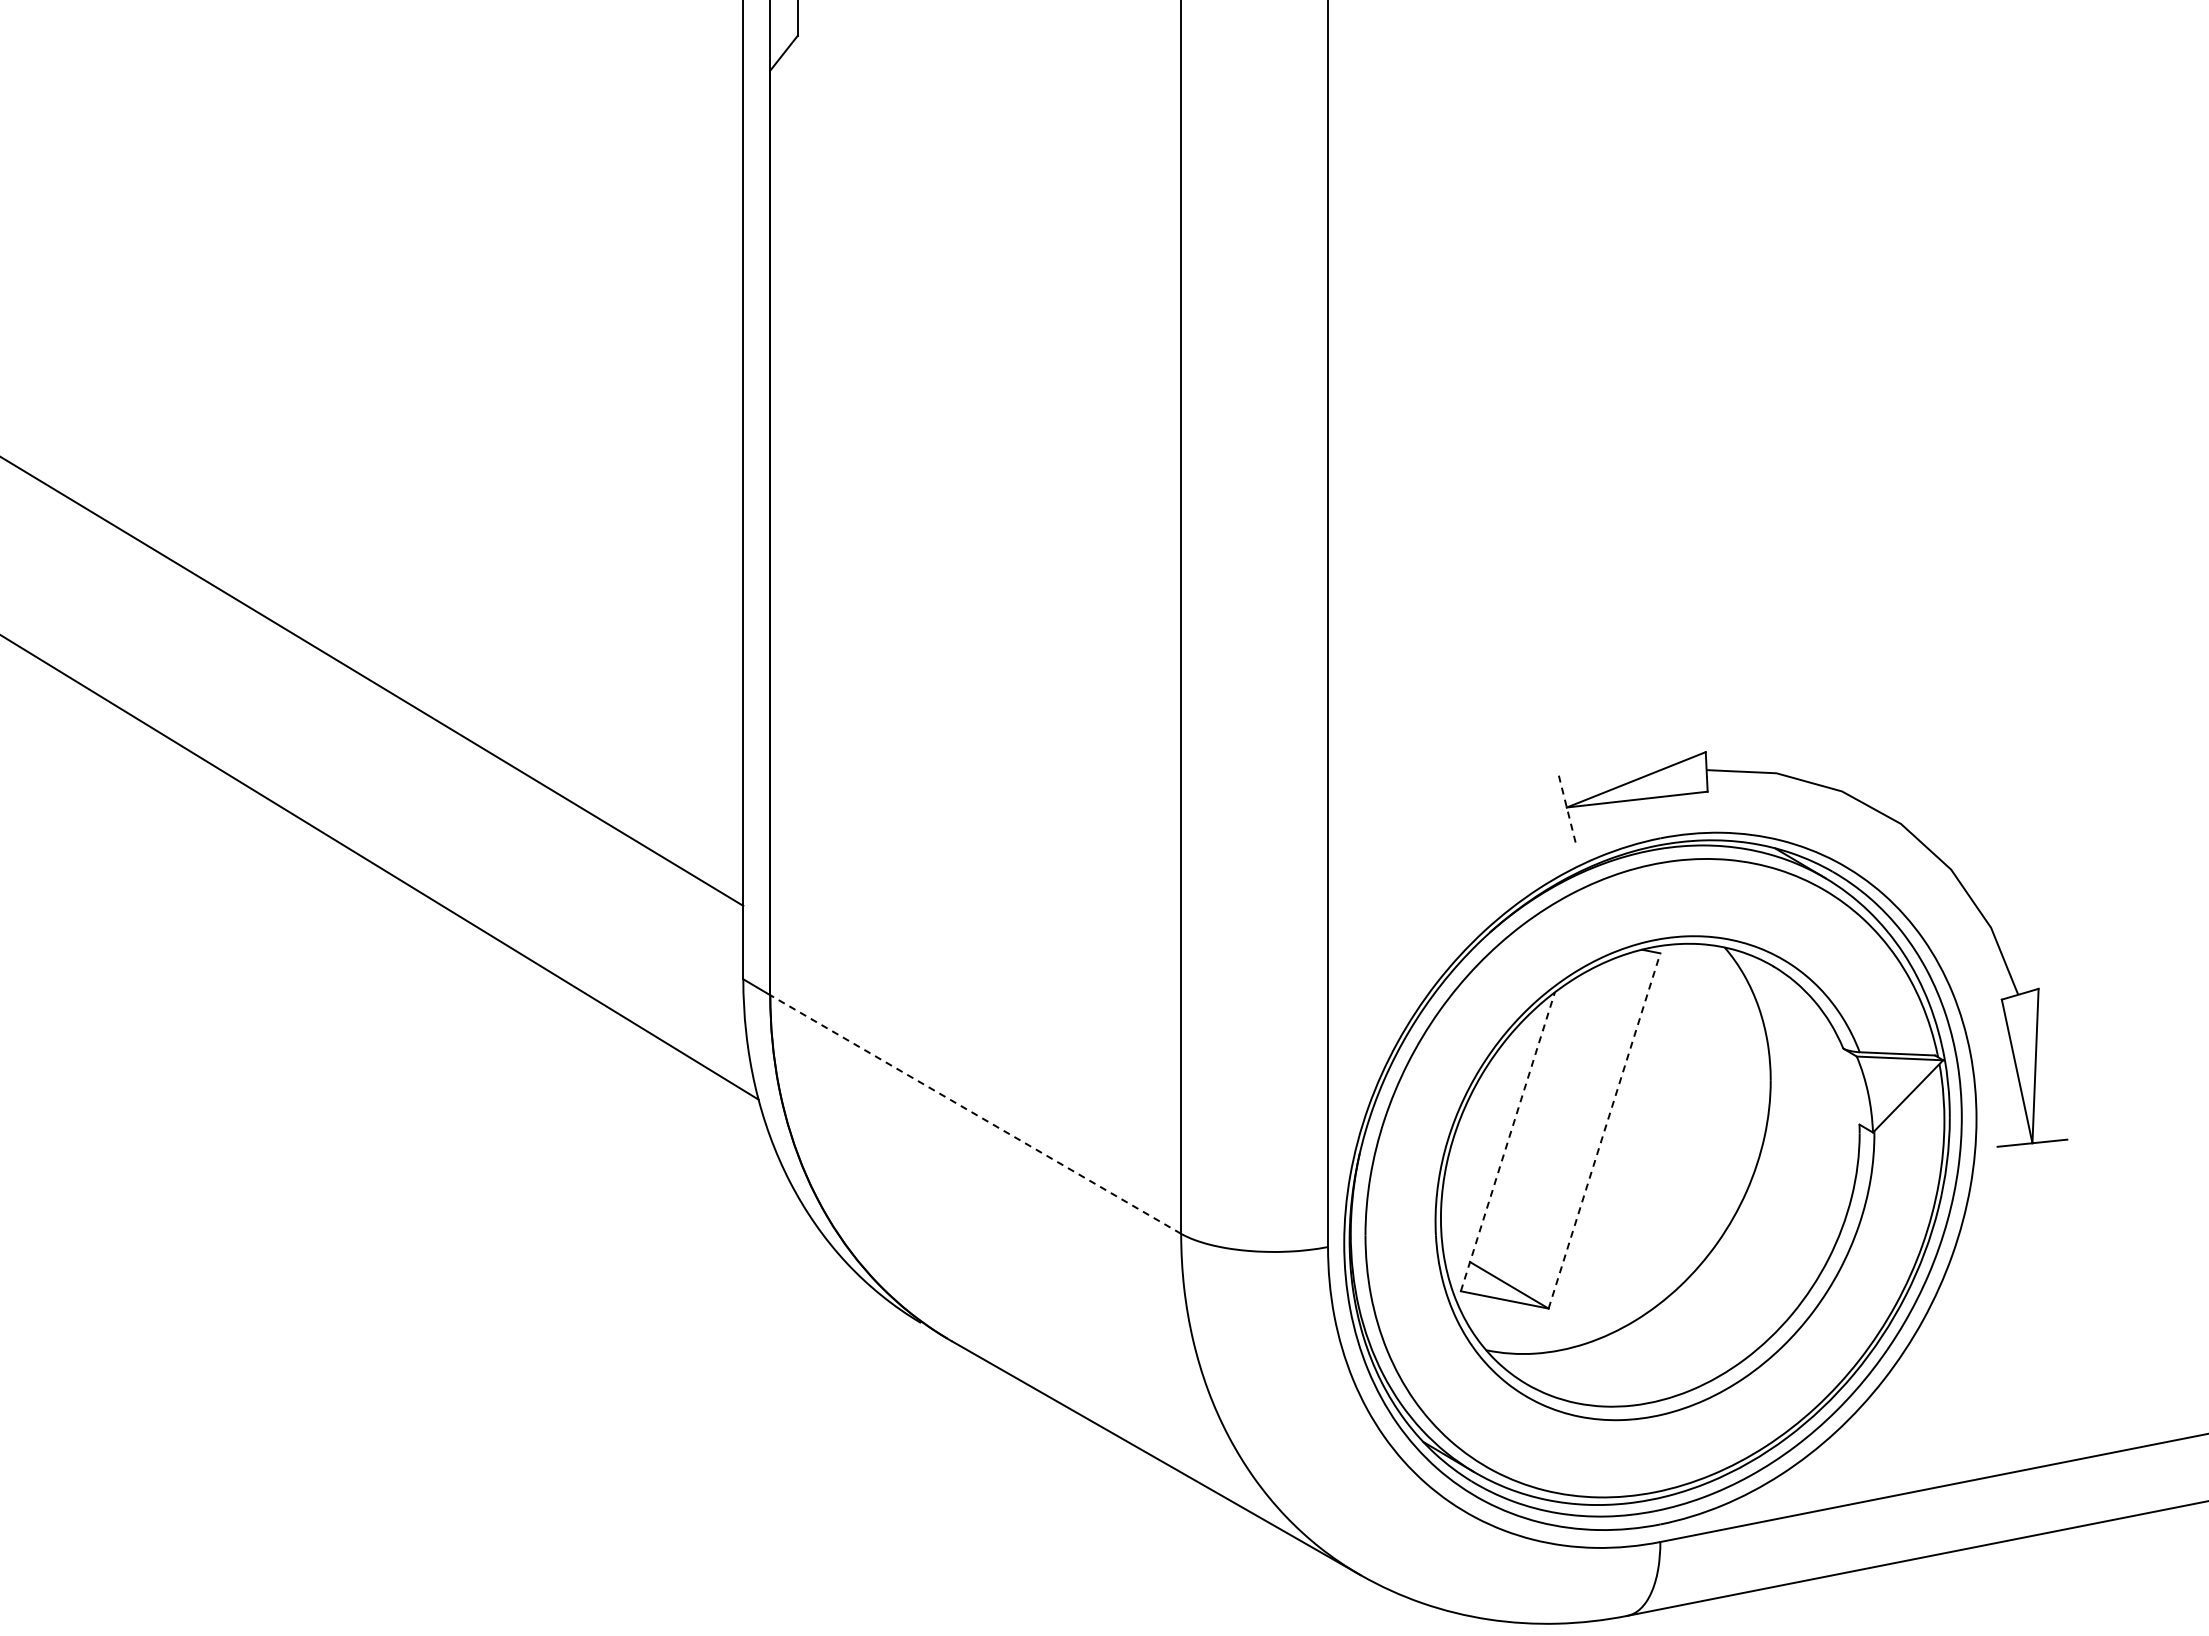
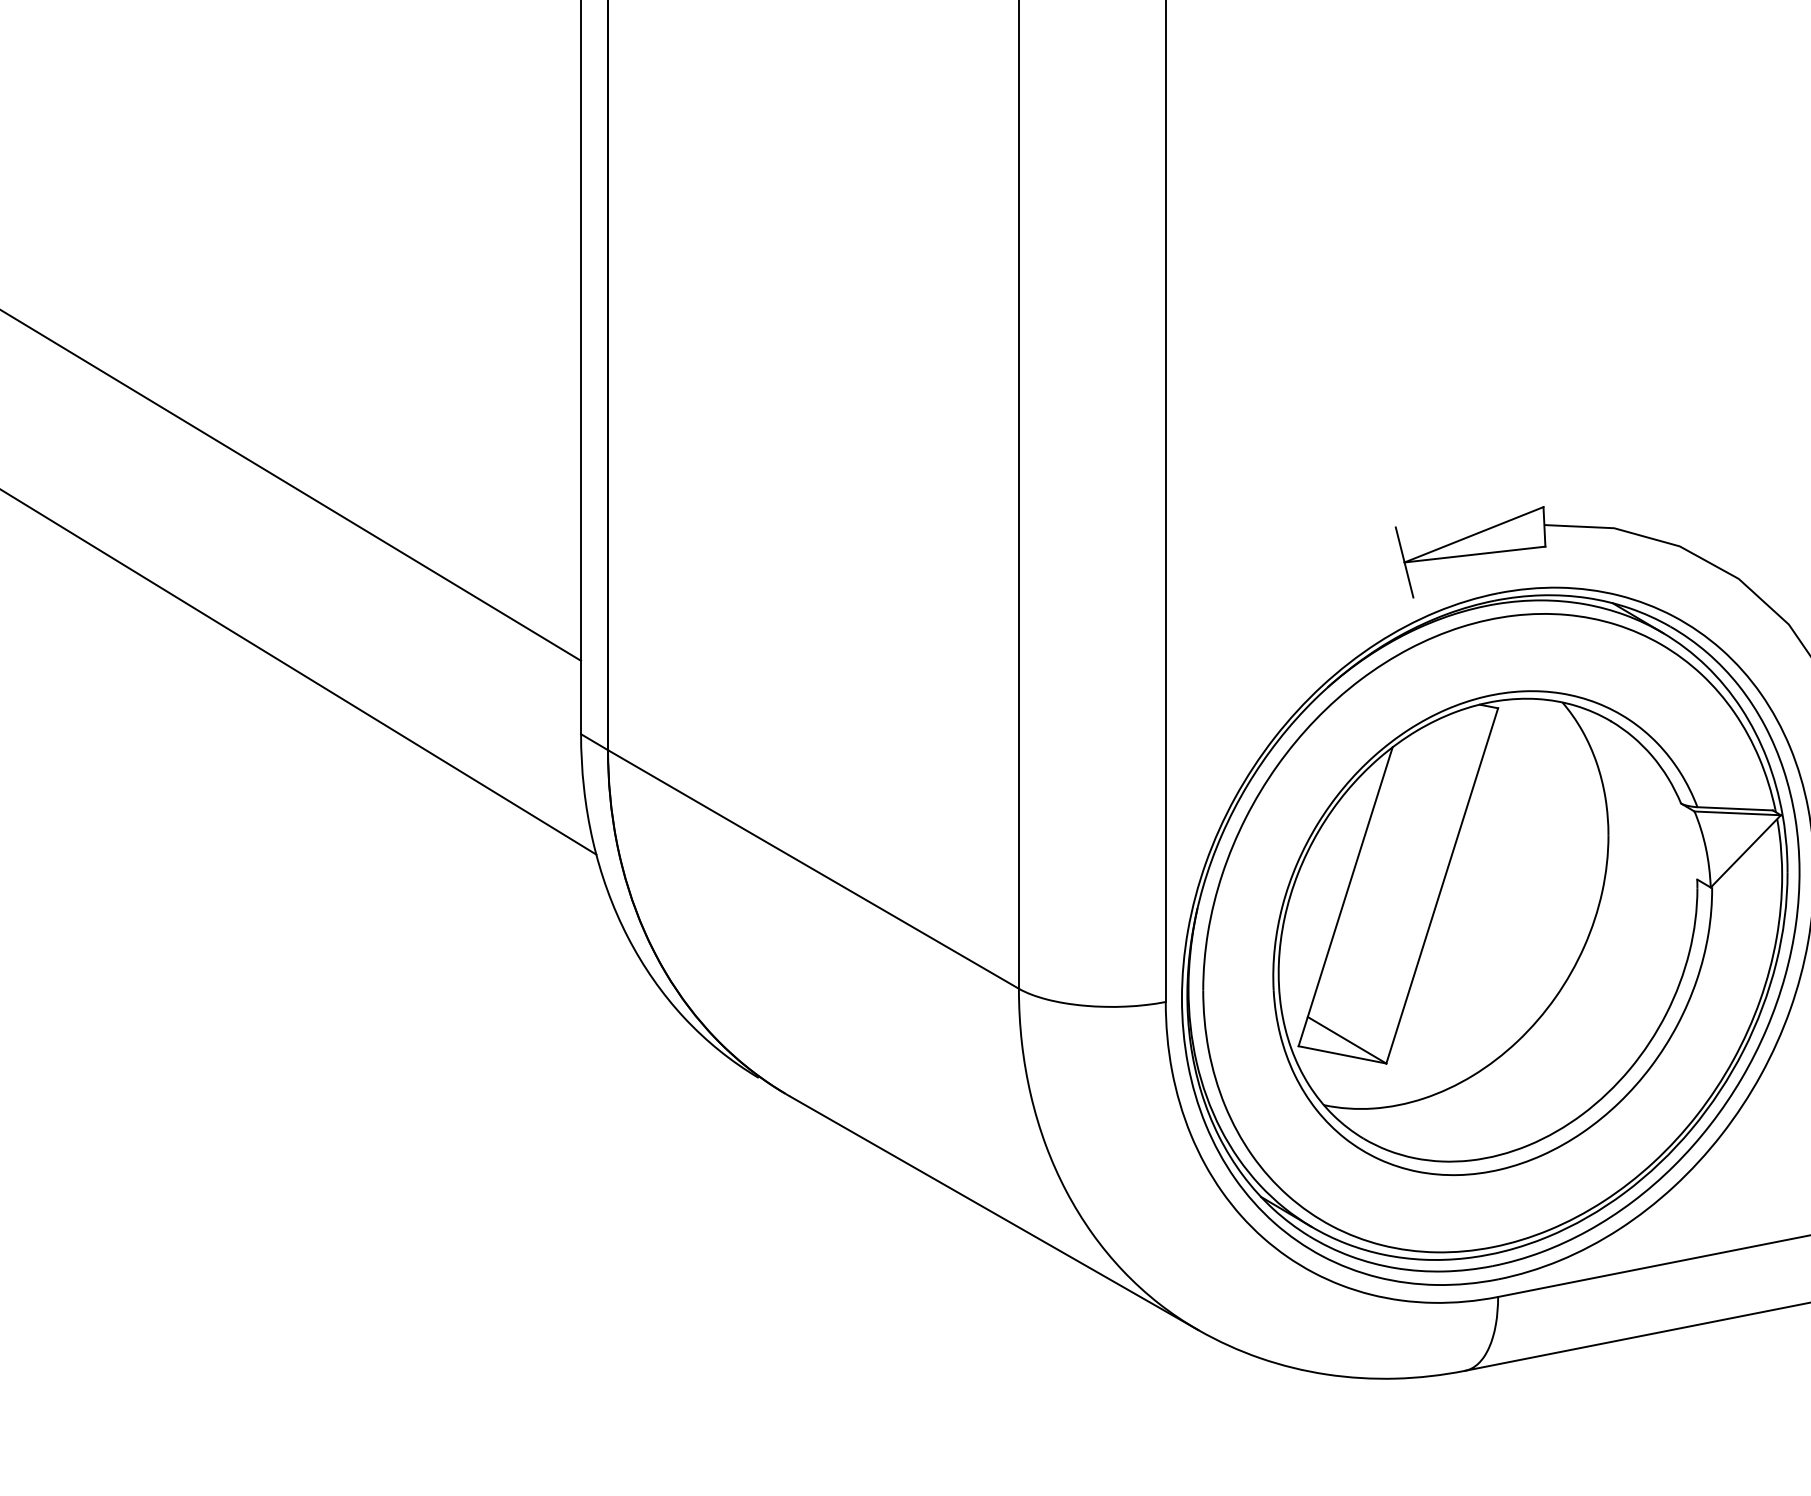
line: (1566, 807) -> (1404, 562), dashed -> solid
line: (975, 1114) -> (813, 869), dashed -> solid
line: (1604, 1130) -> (1442, 885), dashed -> solid
line: (1507, 1141) -> (1345, 896), dashed -> solid

